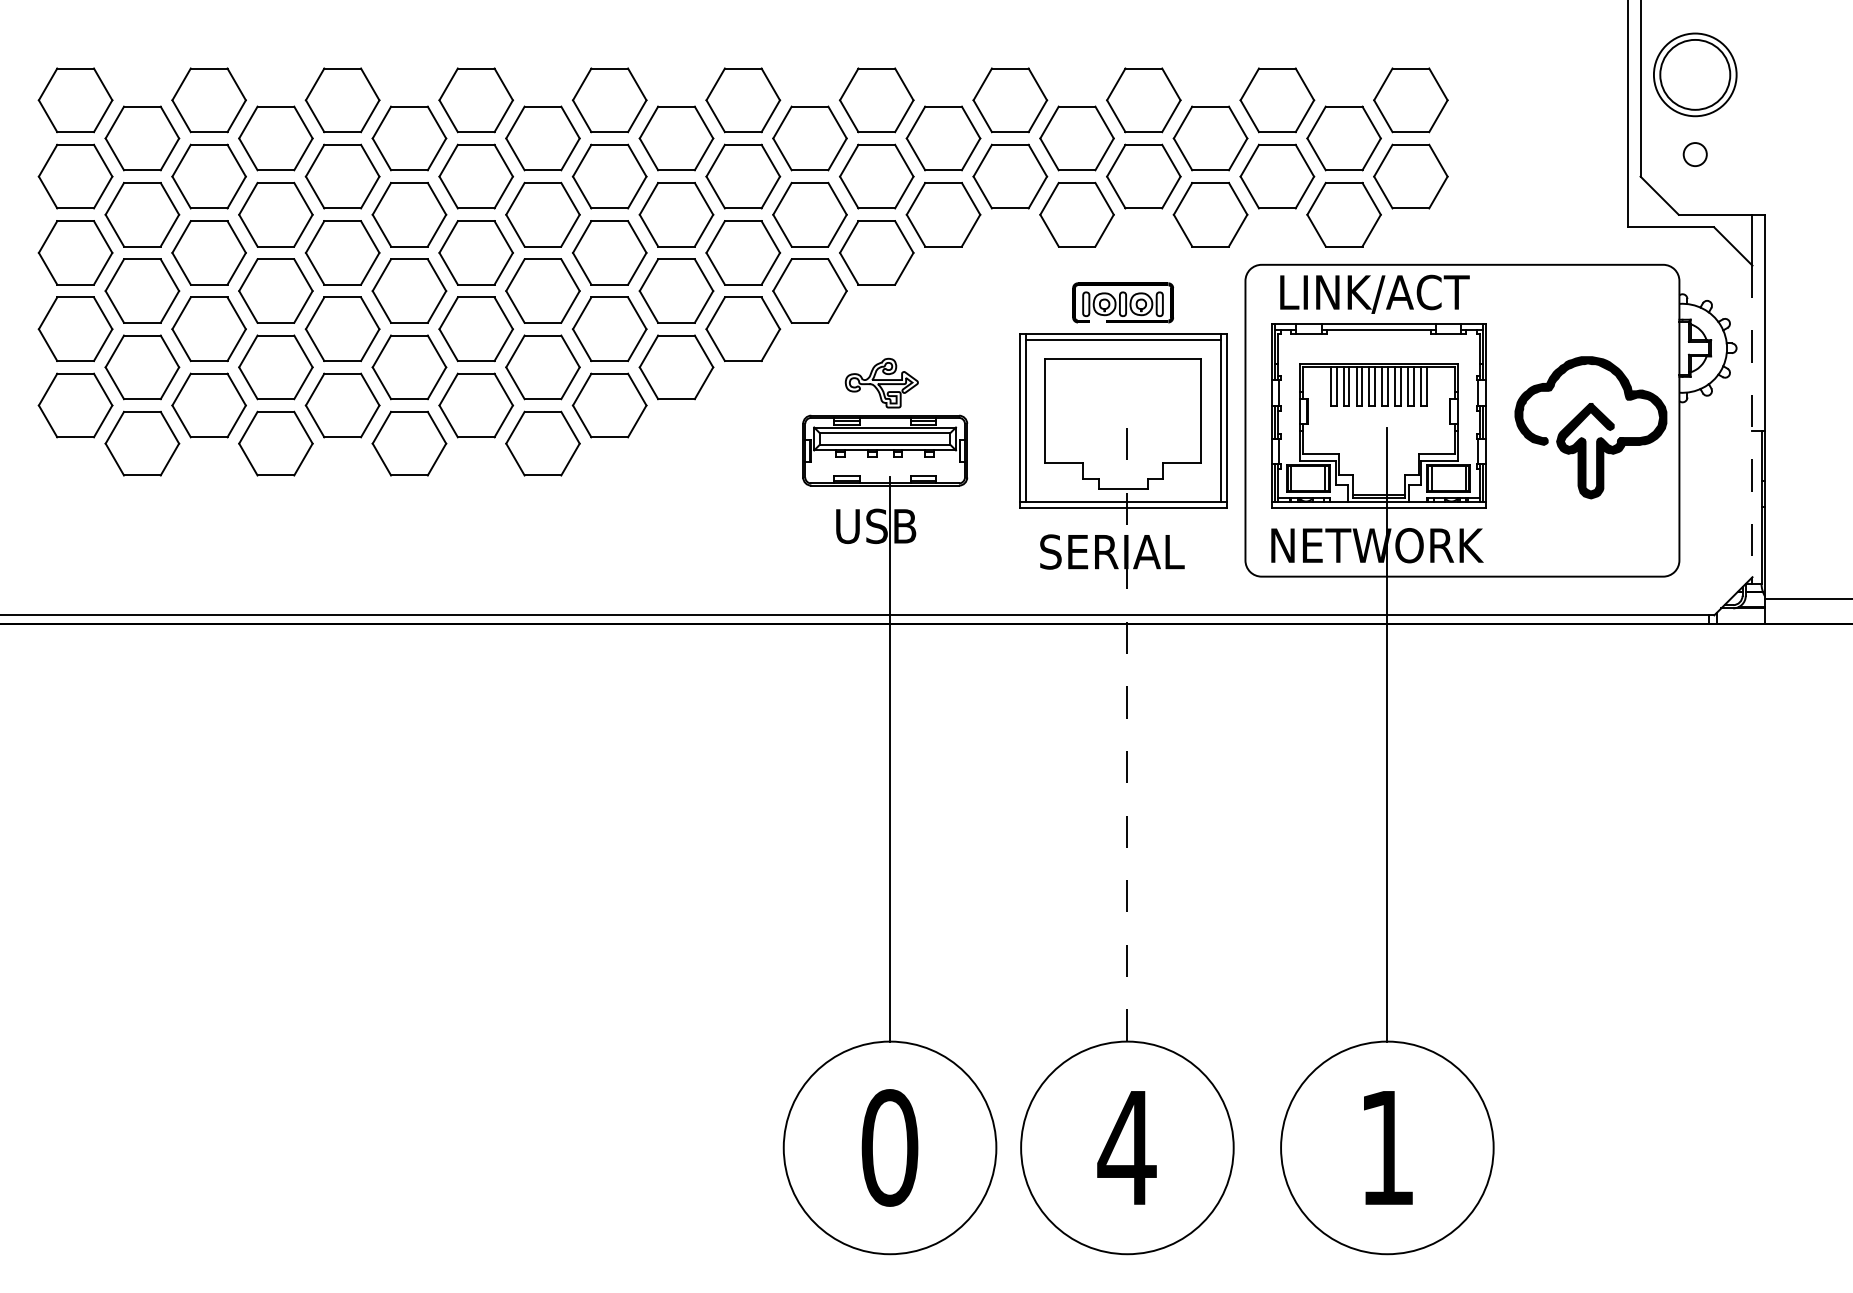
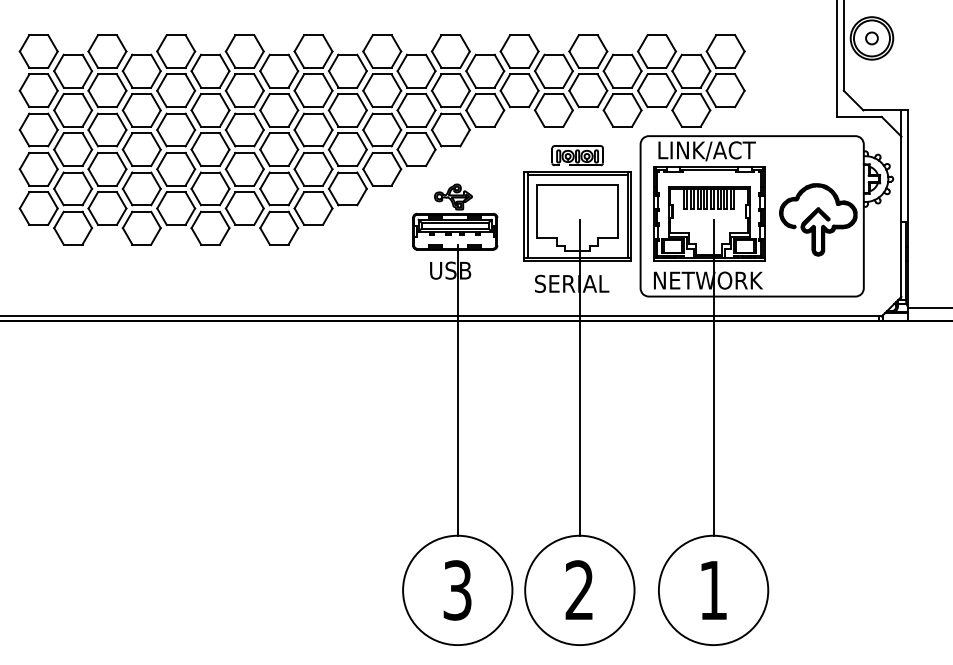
circle: (1694, 154) -> (871, 38), moved
line: (1752, 422) -> (901, 217), dashed -> solid
line: (1126, 733) -> (579, 377), dashed -> solid
text: (1126, 1146) -> (579, 589), 4 -> 2
text: (889, 1148) -> (457, 590), 0 -> 3

